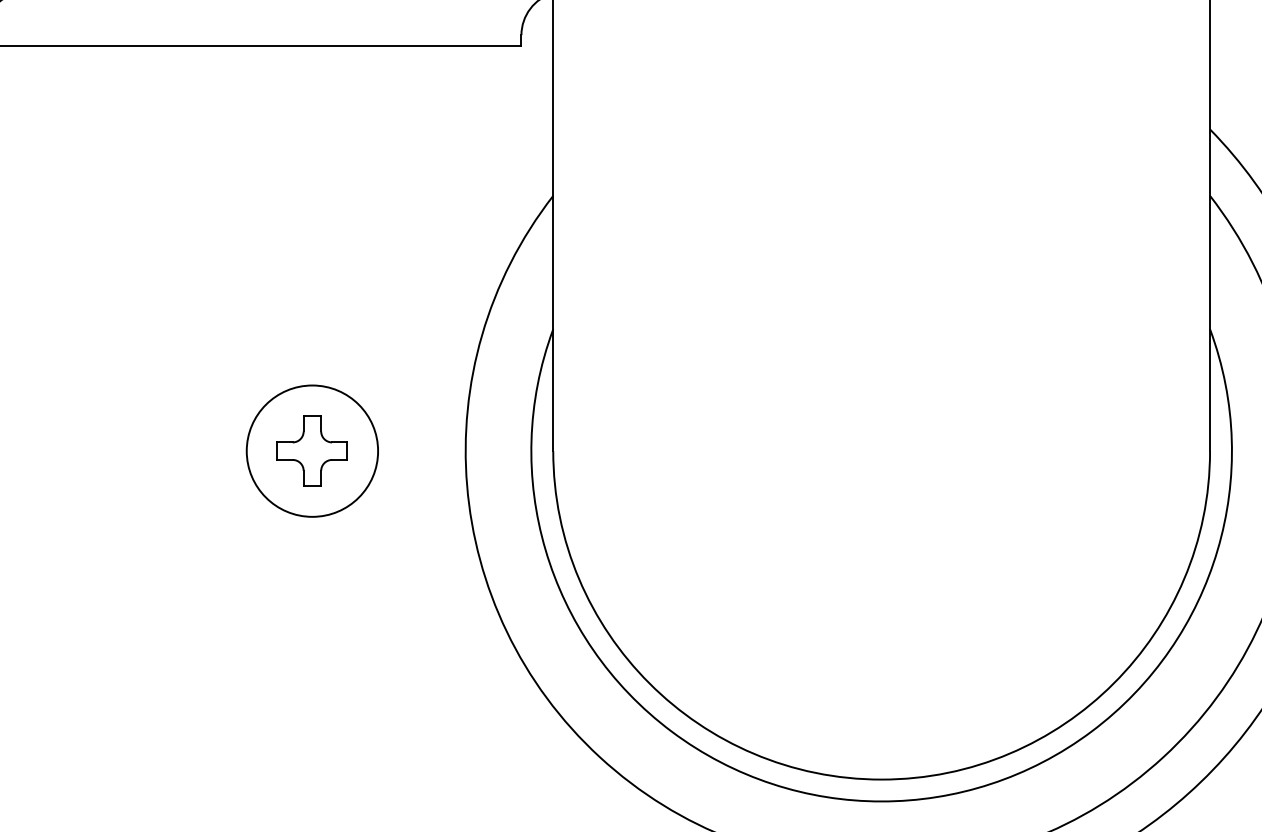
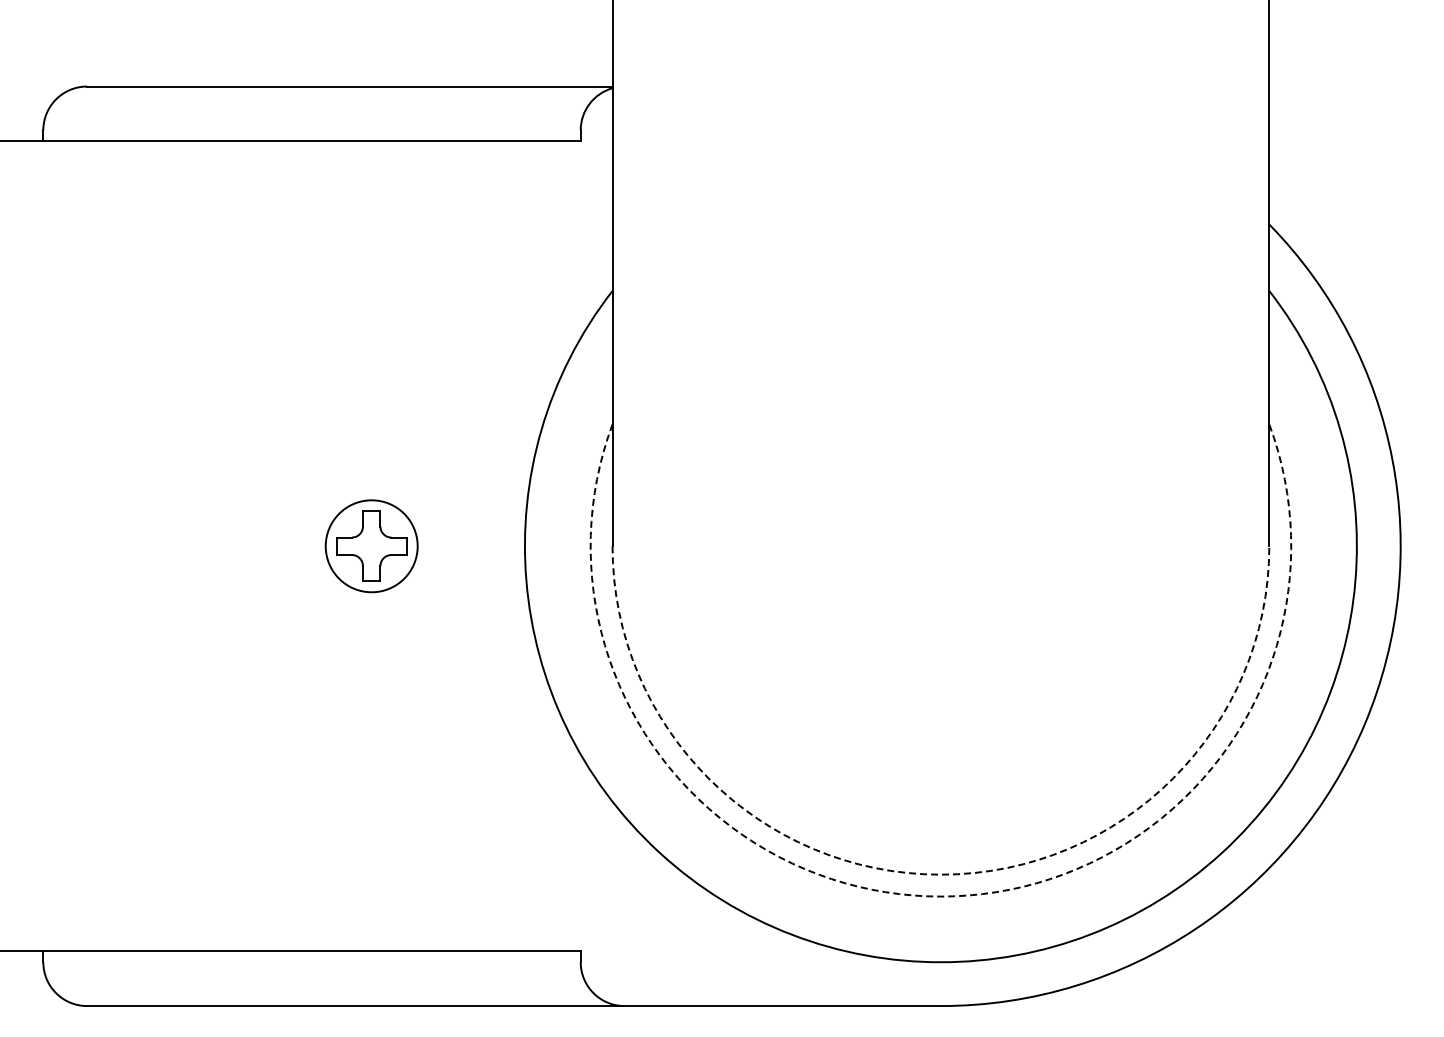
circle: (312, 450) -> (371, 545), size x0.7
arc: (881, 779) -> (940, 874), solid -> dashed
arc: (881, 801) -> (940, 896), solid -> dashed

